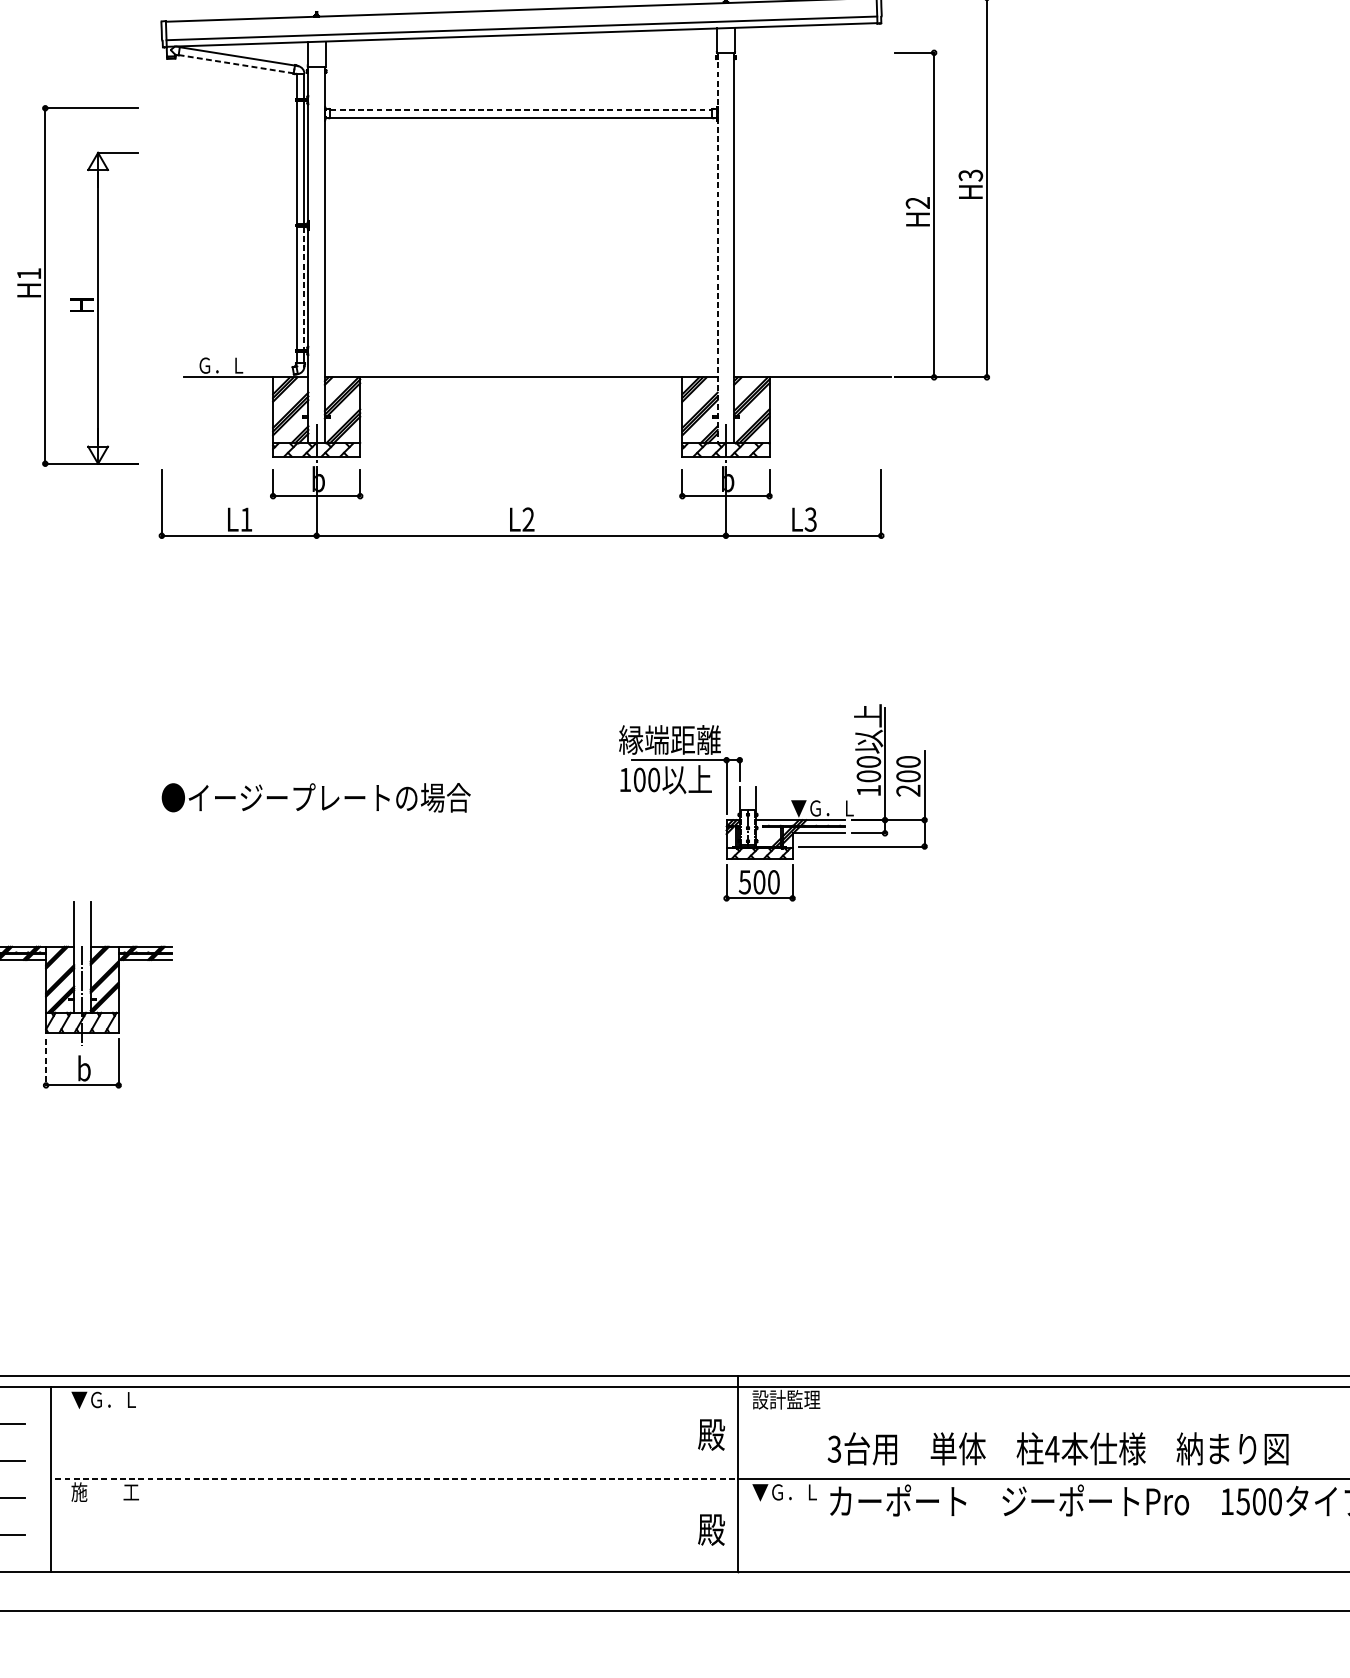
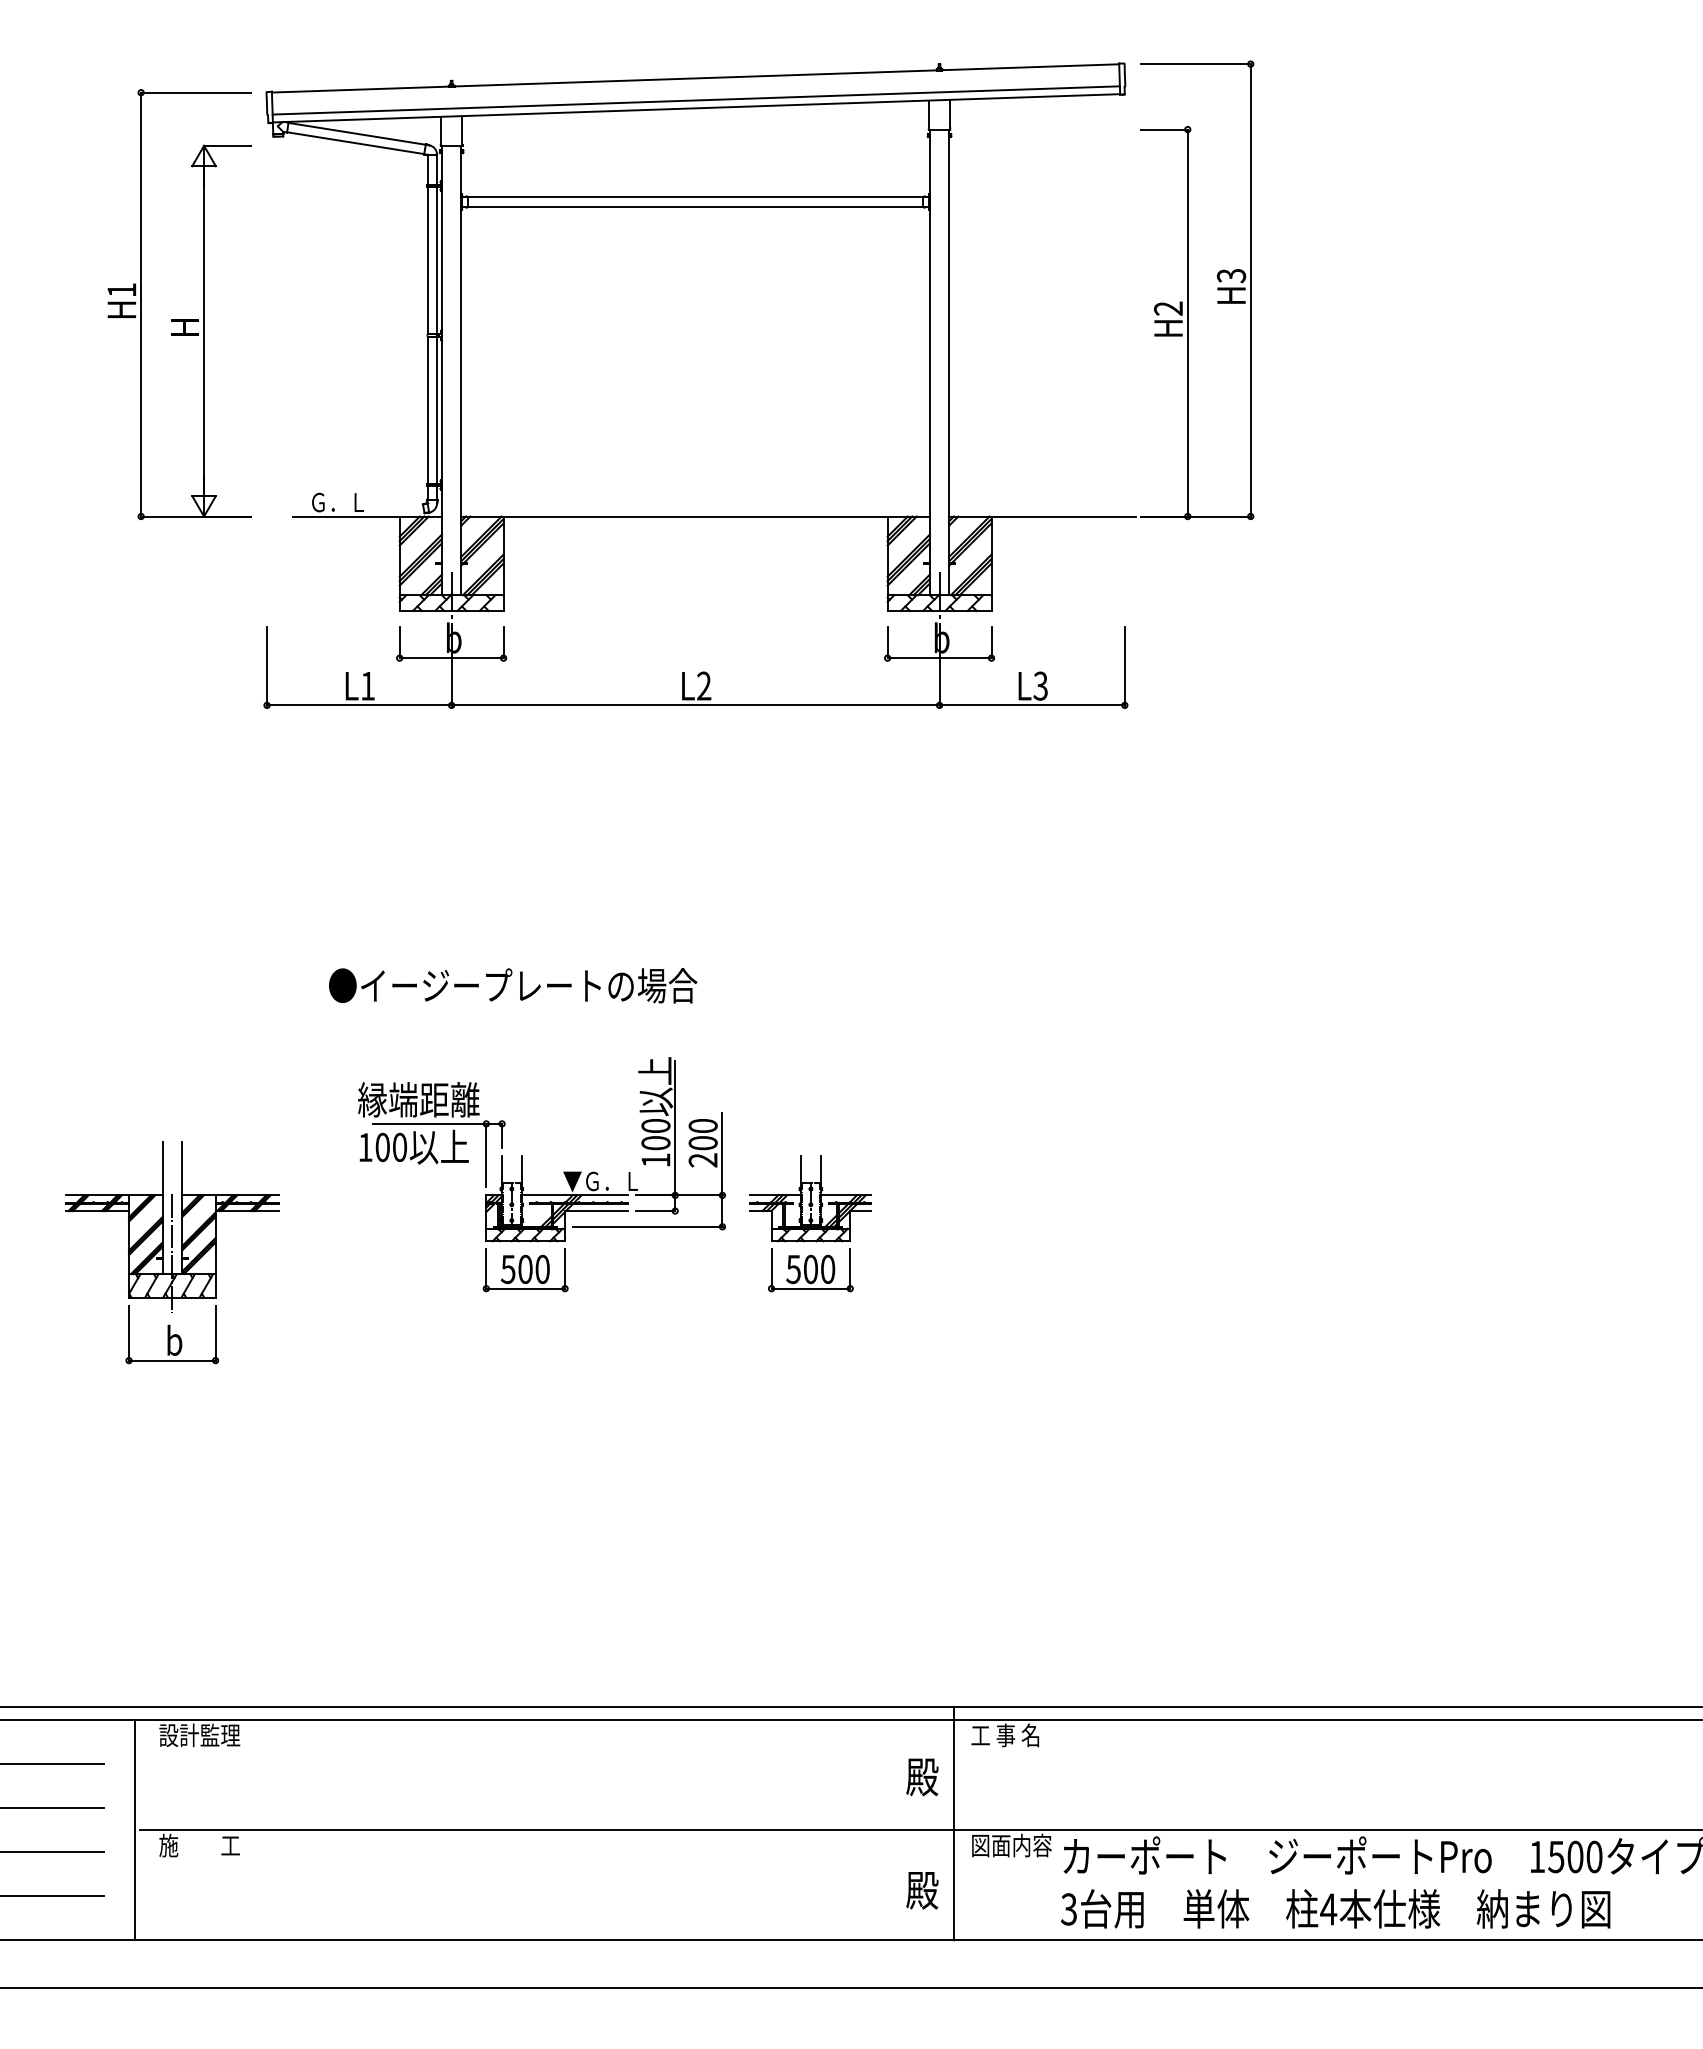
line: (236, 64) -> (356, 143), dashed -> solid
line: (521, 109) -> (695, 197), dashed -> solid
line: (717, 248) -> (929, 362), dashed -> solid
line: (304, 288) -> (437, 410), dashed -> solid
part: (77, 298) -> (179, 319), moved
text: (316, 797) -> (513, 985), moved
part: (756, 802) -> (522, 1174), moved
part: (617, 970) -> (810, 1223), added
line: (46, 1062) -> (129, 1333), dashed -> solid
text: (105, 1399) -> (199, 1735), ▼Ｇ．Ｌ -> 設計監理
text: (786, 1399) -> (1011, 1735), 設計監理 -> 工 事 名
text: (1058, 1448) -> (1335, 1908), moved
line: (396, 1479) -> (546, 1830), dashed -> solid
text: (786, 1492) -> (1011, 1845), ▼Ｇ．Ｌ -> 図面内容

